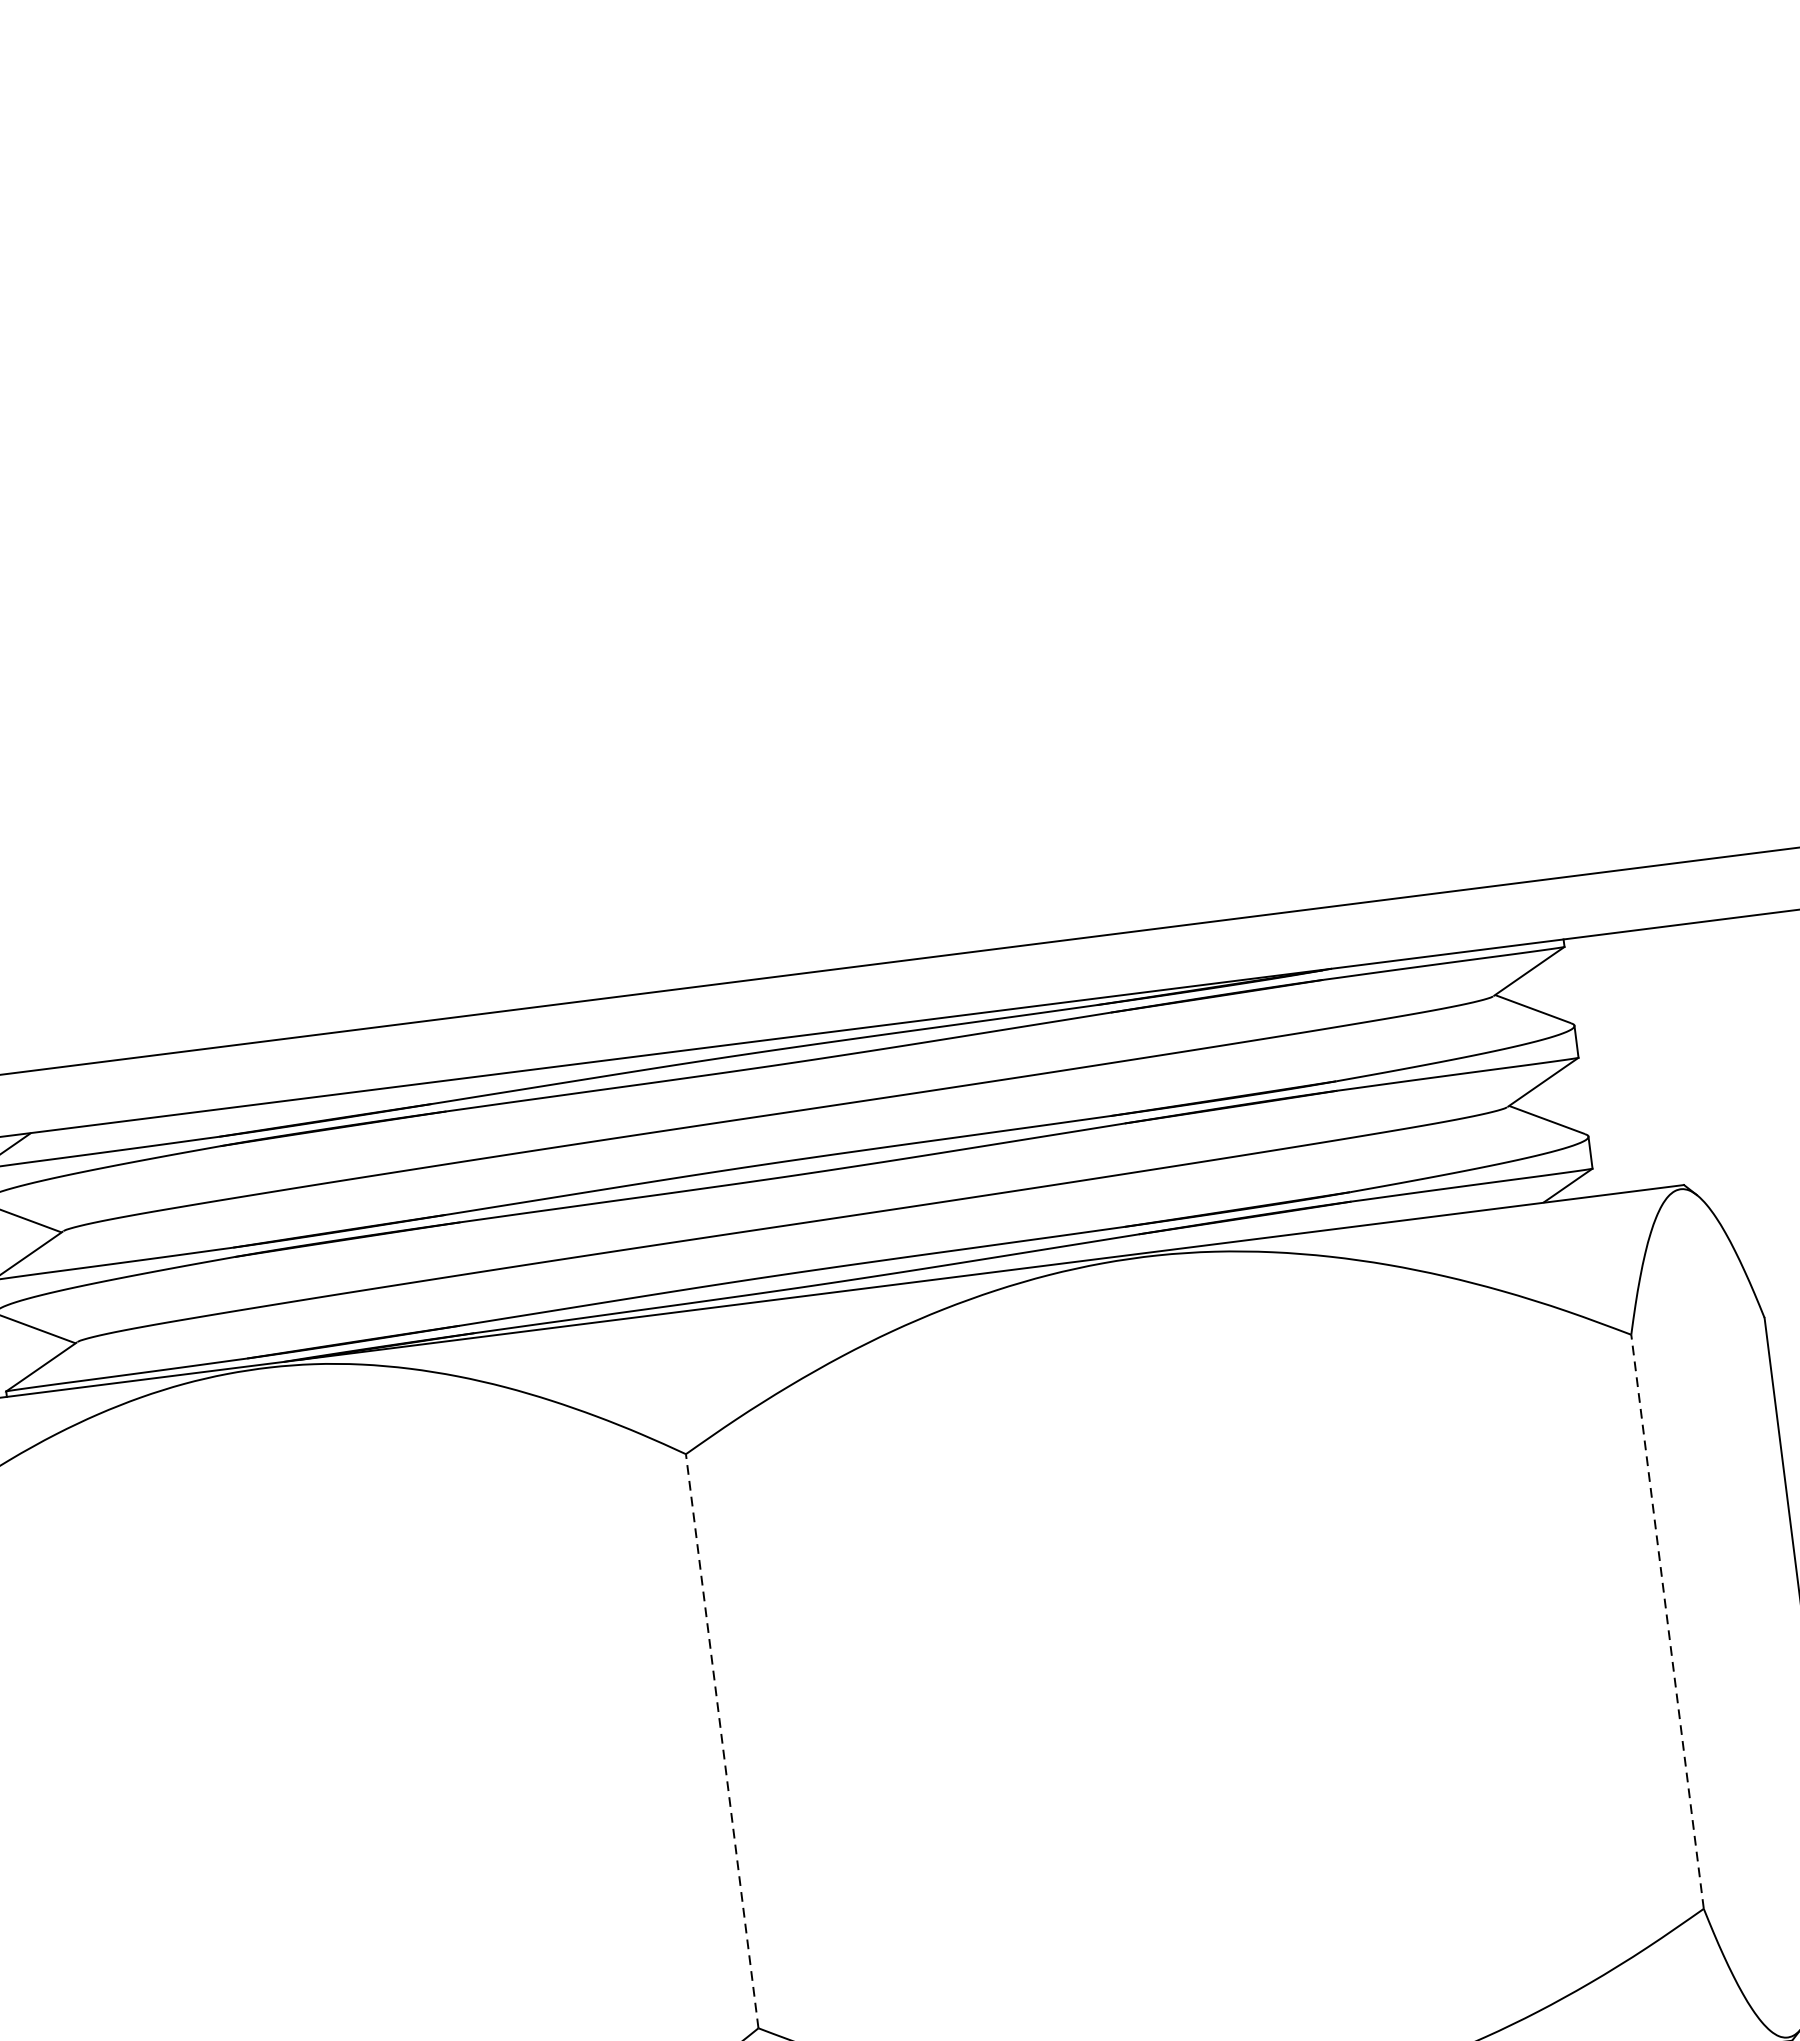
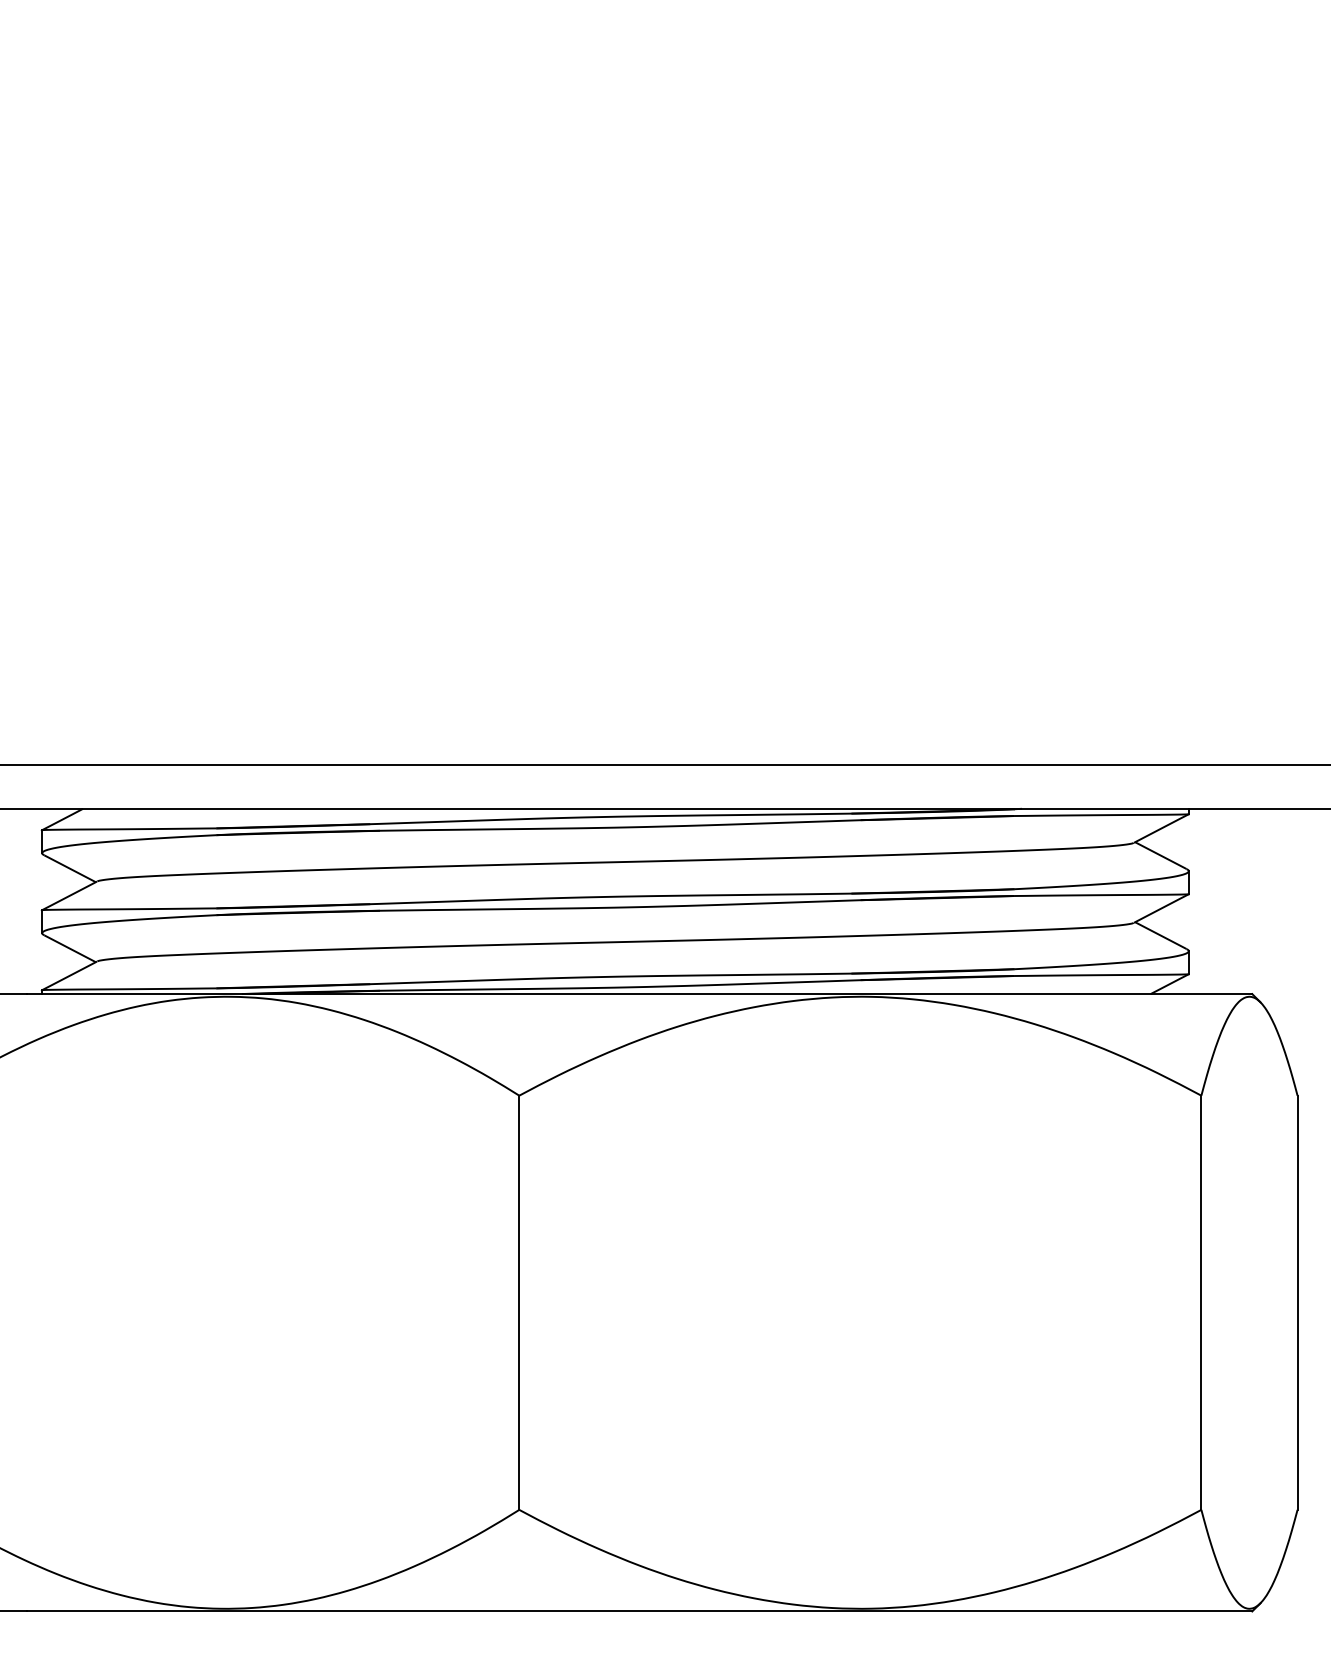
line: (1667, 1621) -> (1201, 1302), dashed -> solid
line: (722, 1740) -> (519, 1302), dashed -> solid

